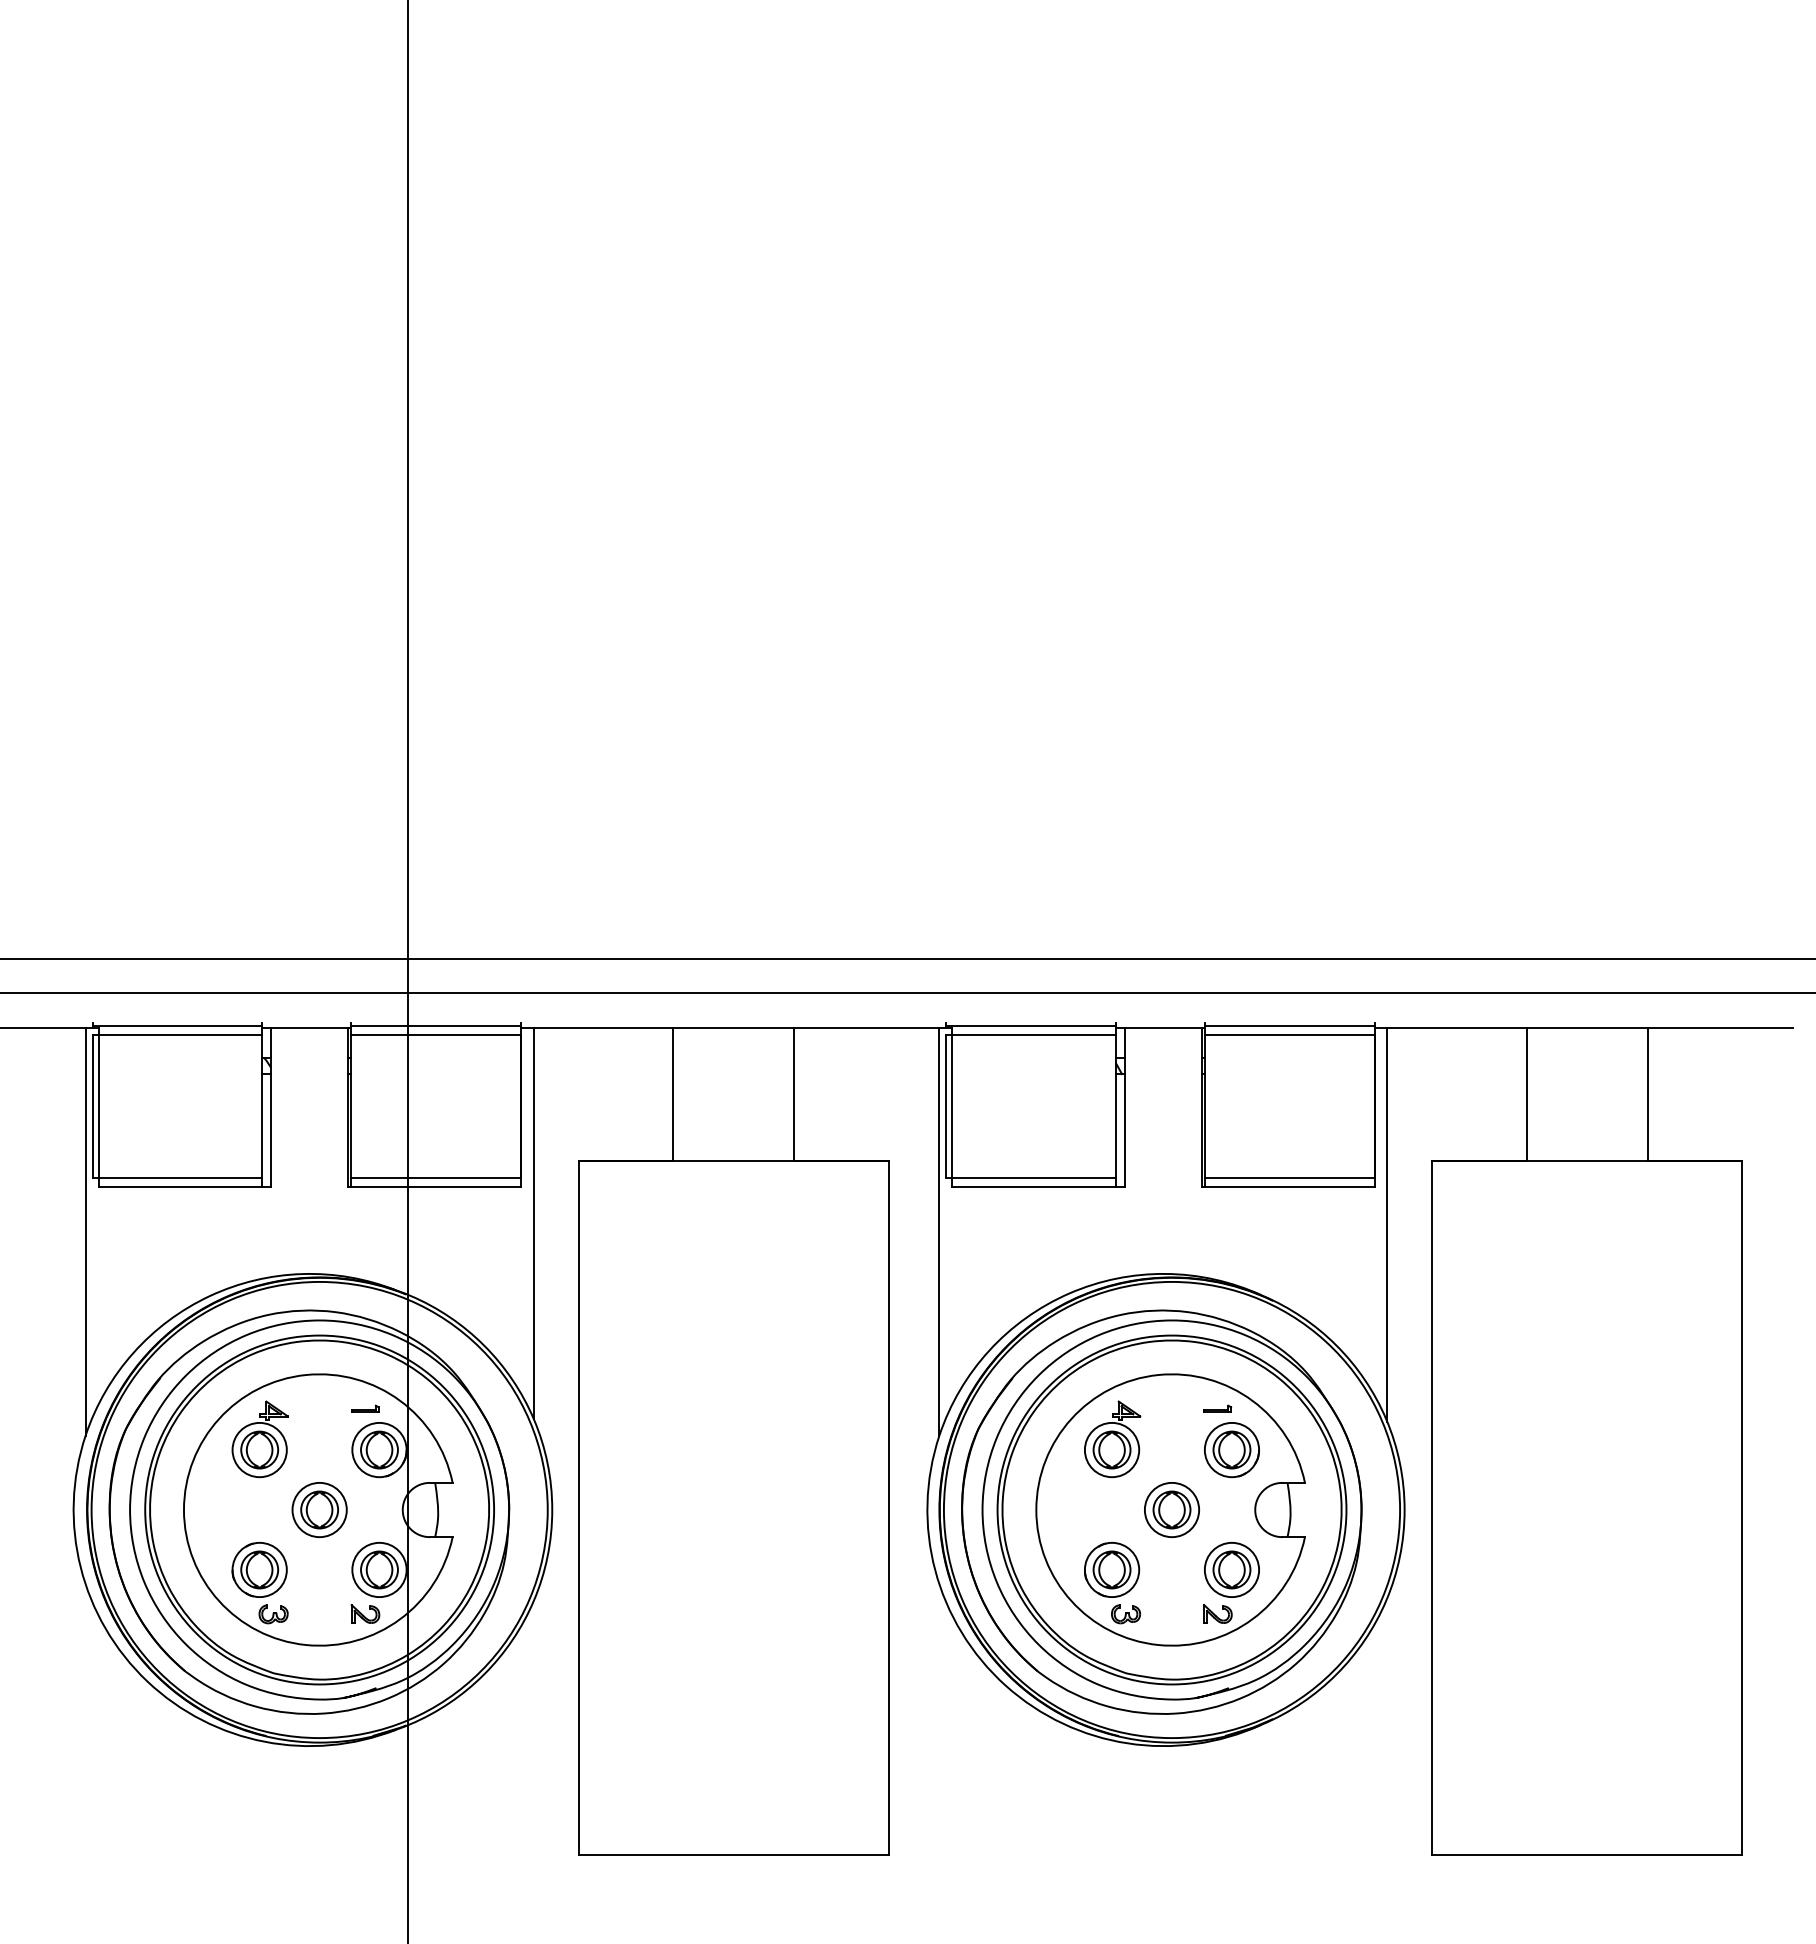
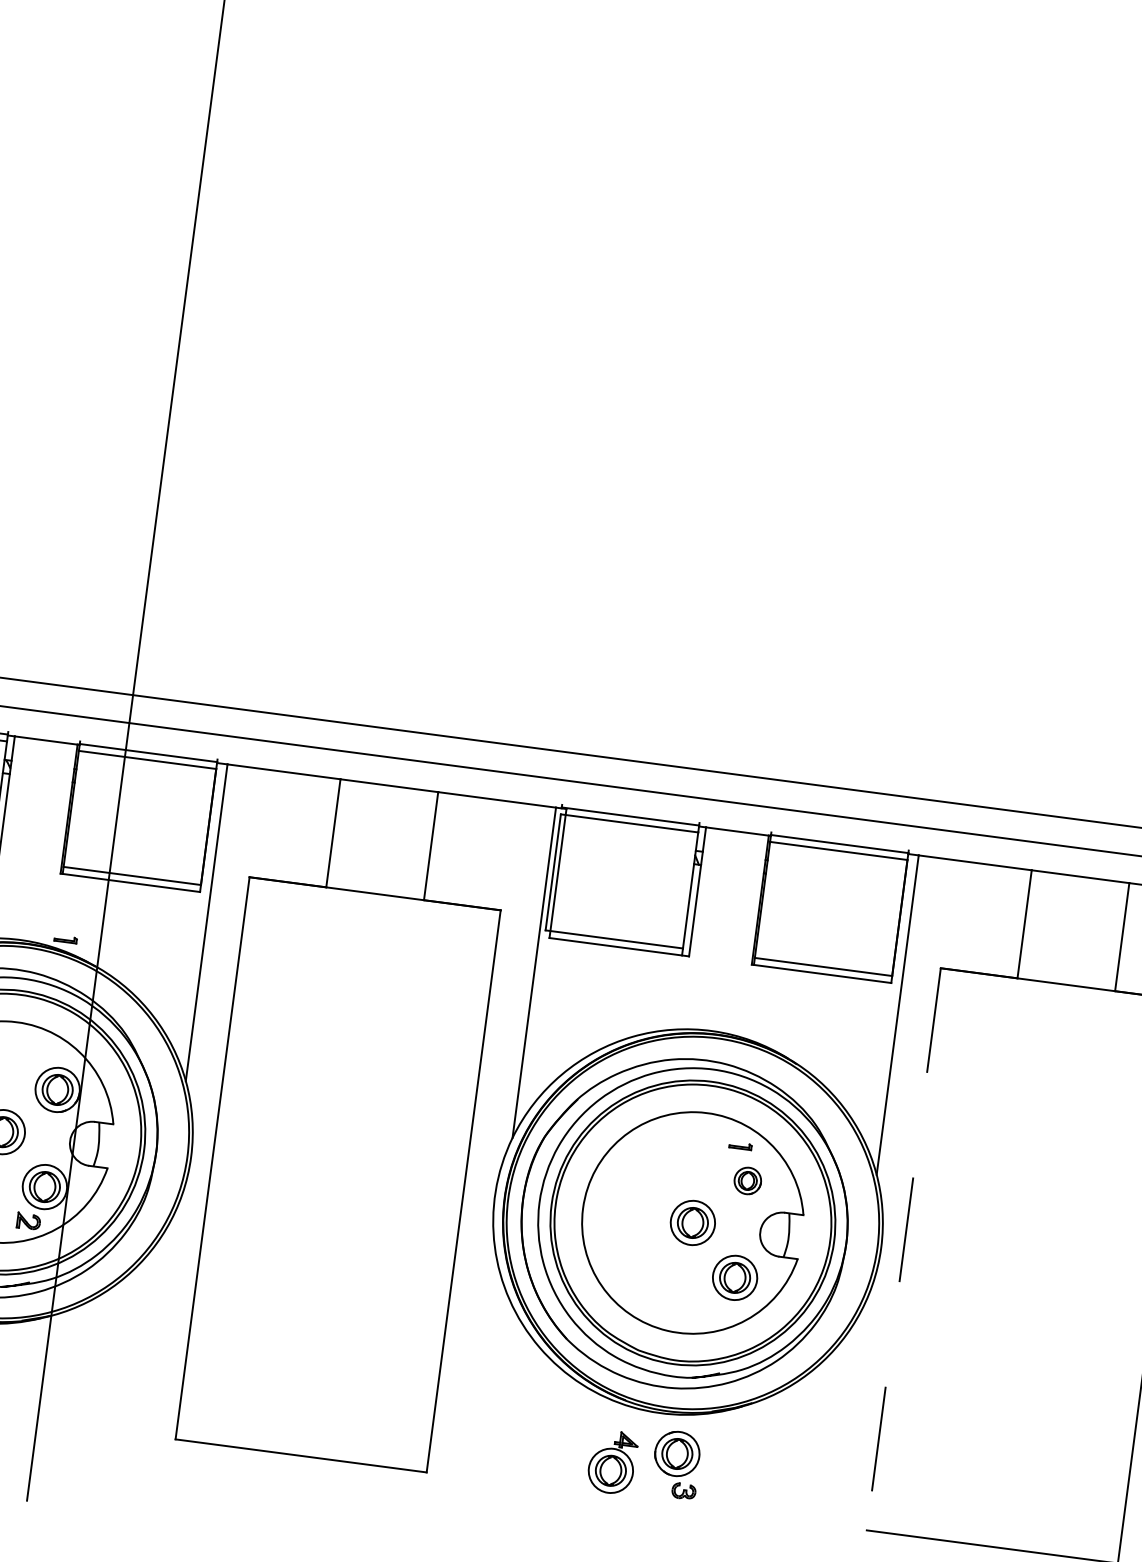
part: (365, 1408) -> (66, 939), moved
part: (1112, 1439) -> (612, 1462), moved
part: (1231, 1450) -> (747, 1181), size x0.6
line: (1432, 1508) -> (903, 1249), solid -> dashed
part: (1112, 1583) -> (676, 1464), moved
part: (1217, 1613) -> (718, 1311), removed

